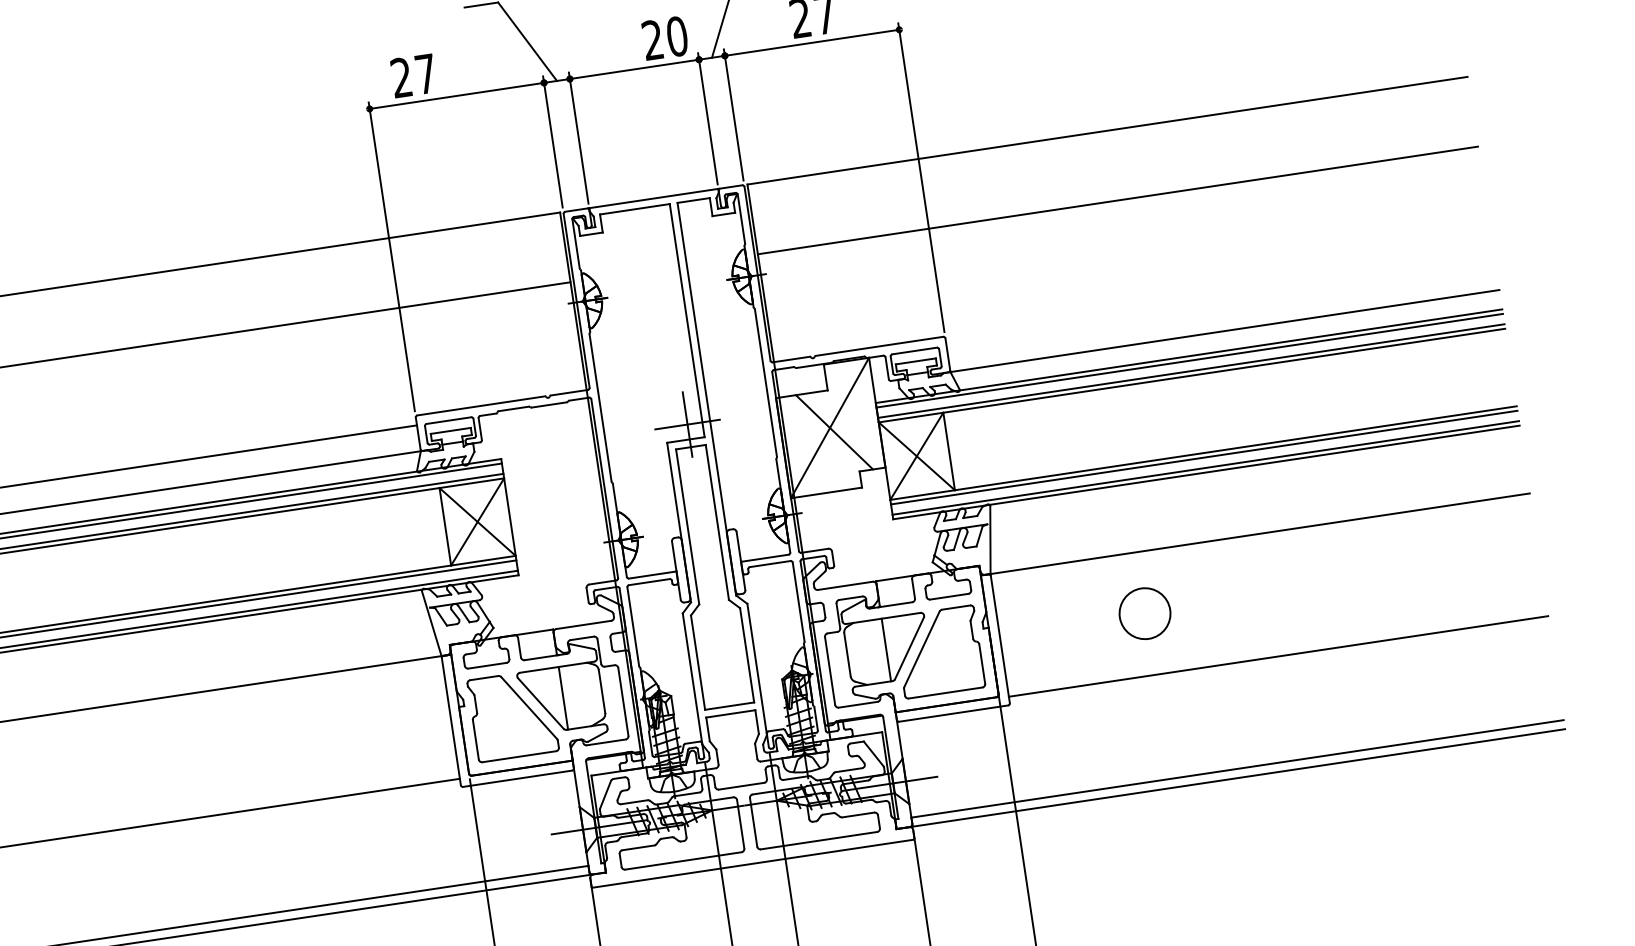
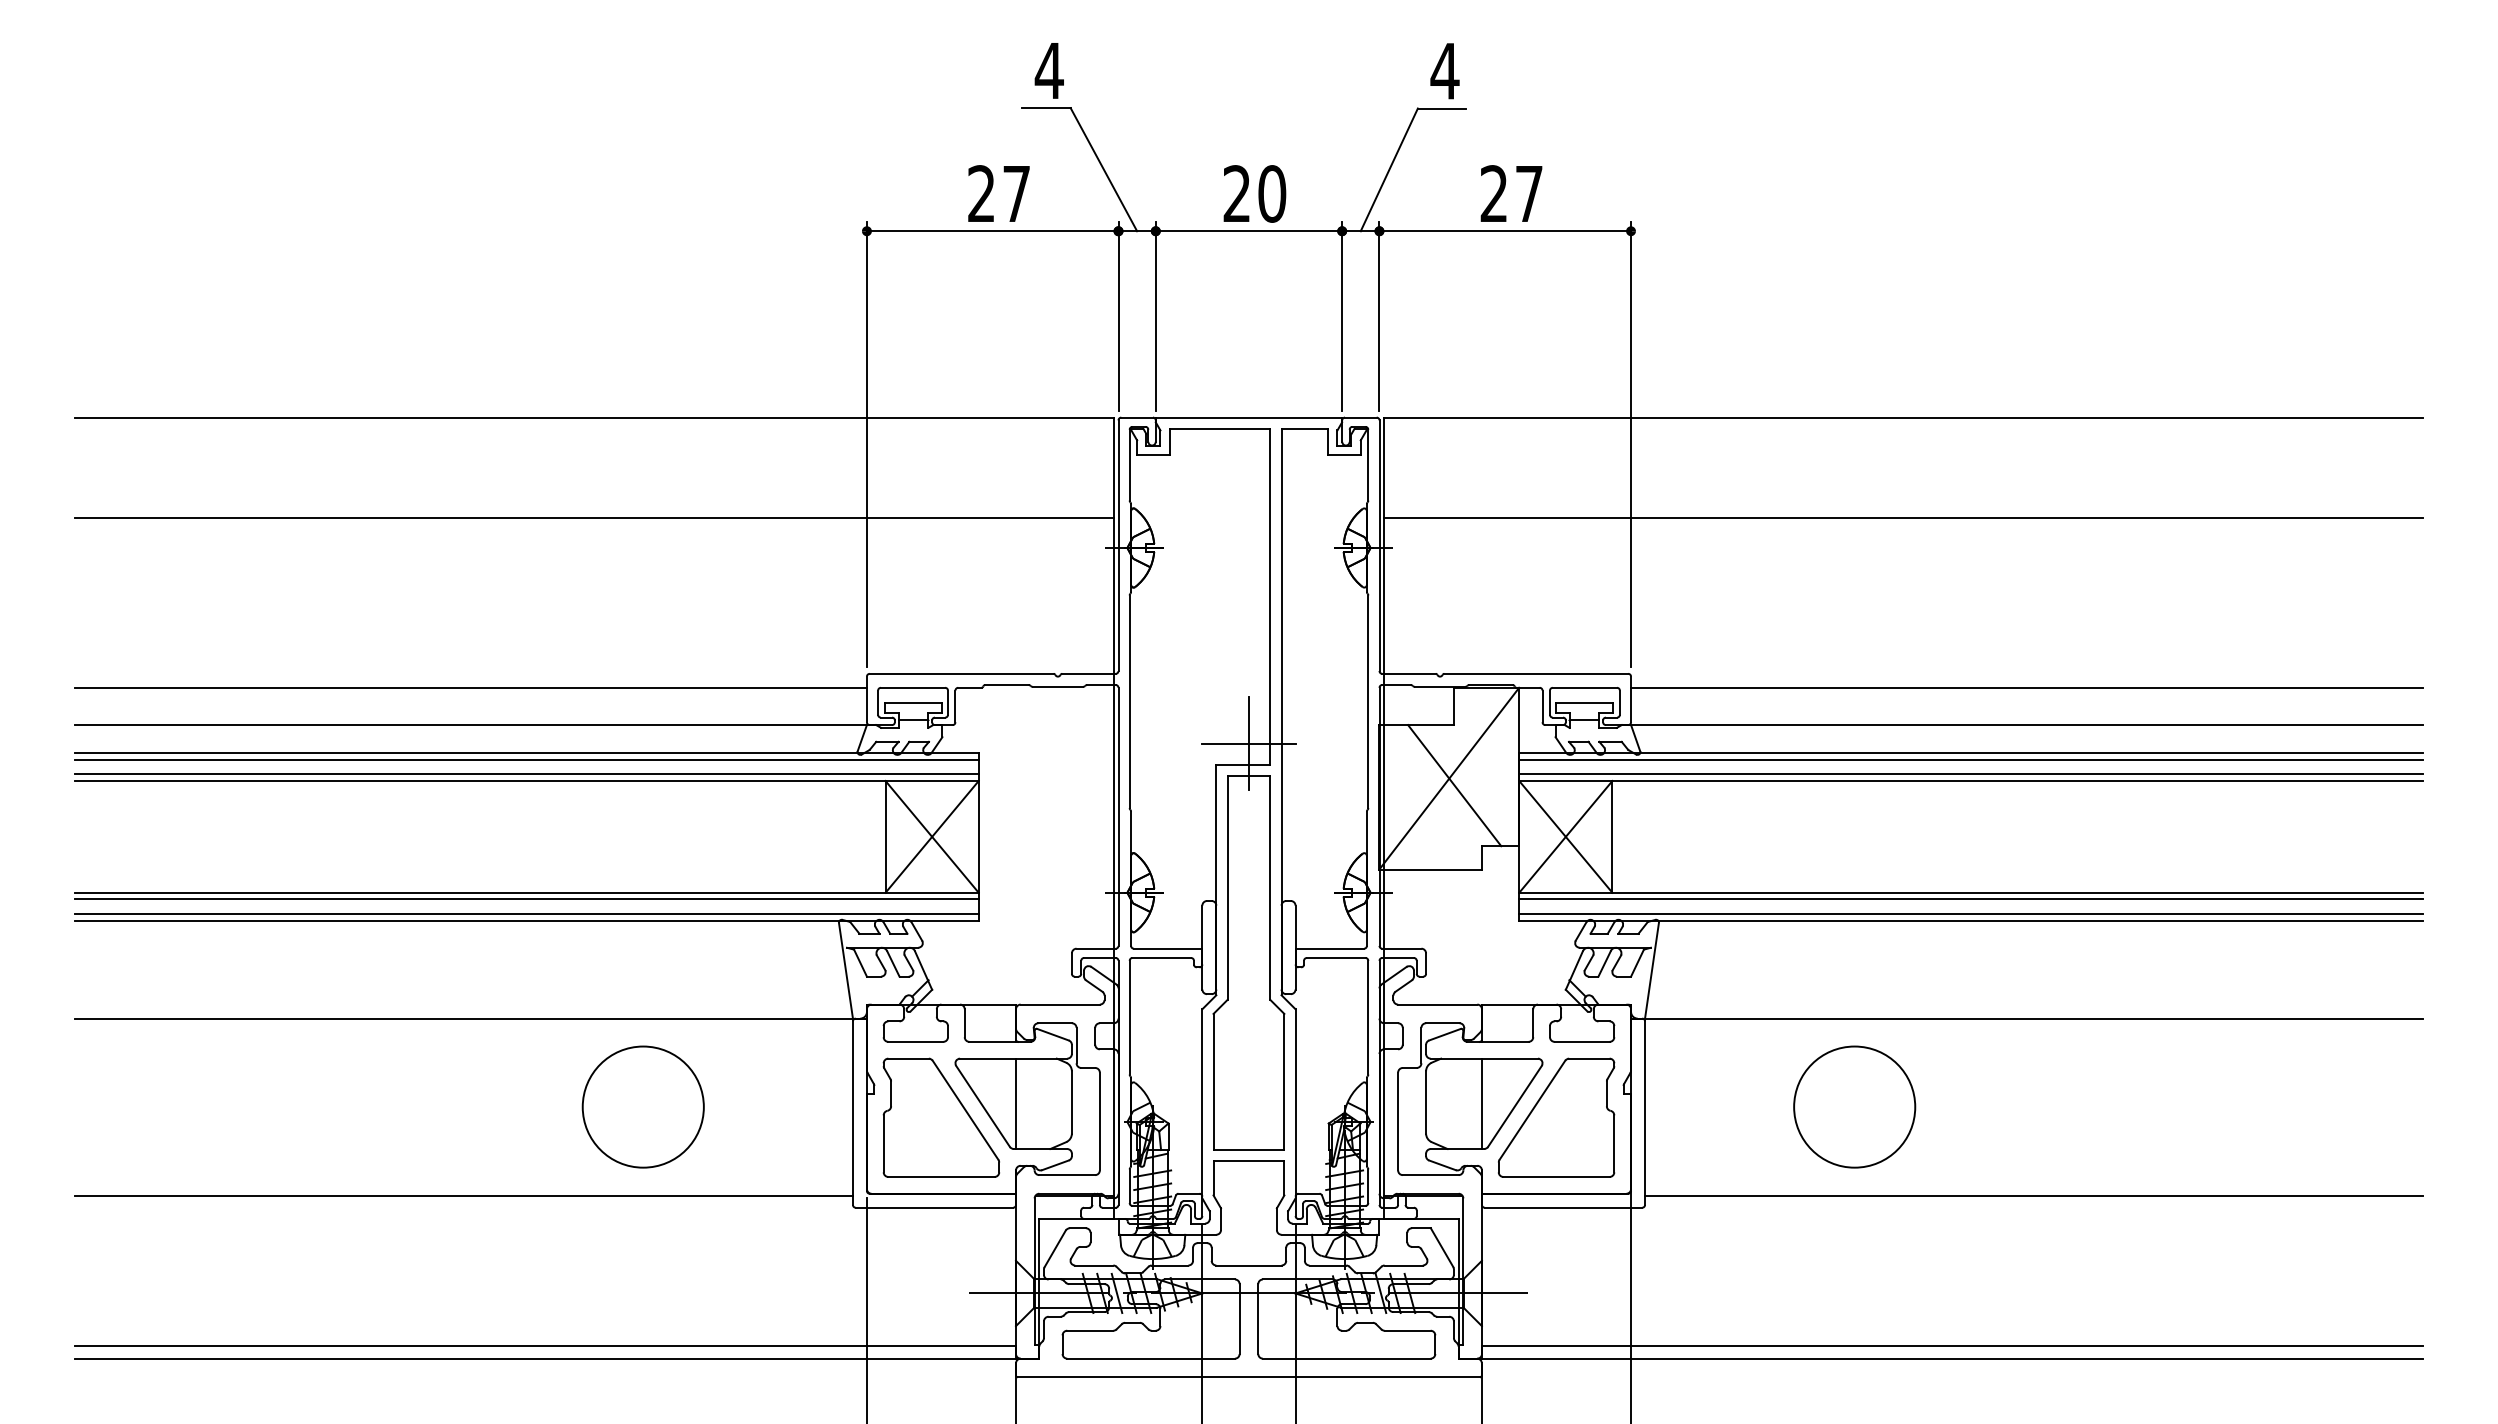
text: (664, 38) -> (1254, 193), moved
text: (413, 75) -> (998, 193), moved
line: (1220, 305) -> (2026, 687), added
circle: (1144, 613) -> (1854, 1106), size x1.67
circle: (304, 738) -> (642, 1106), added

